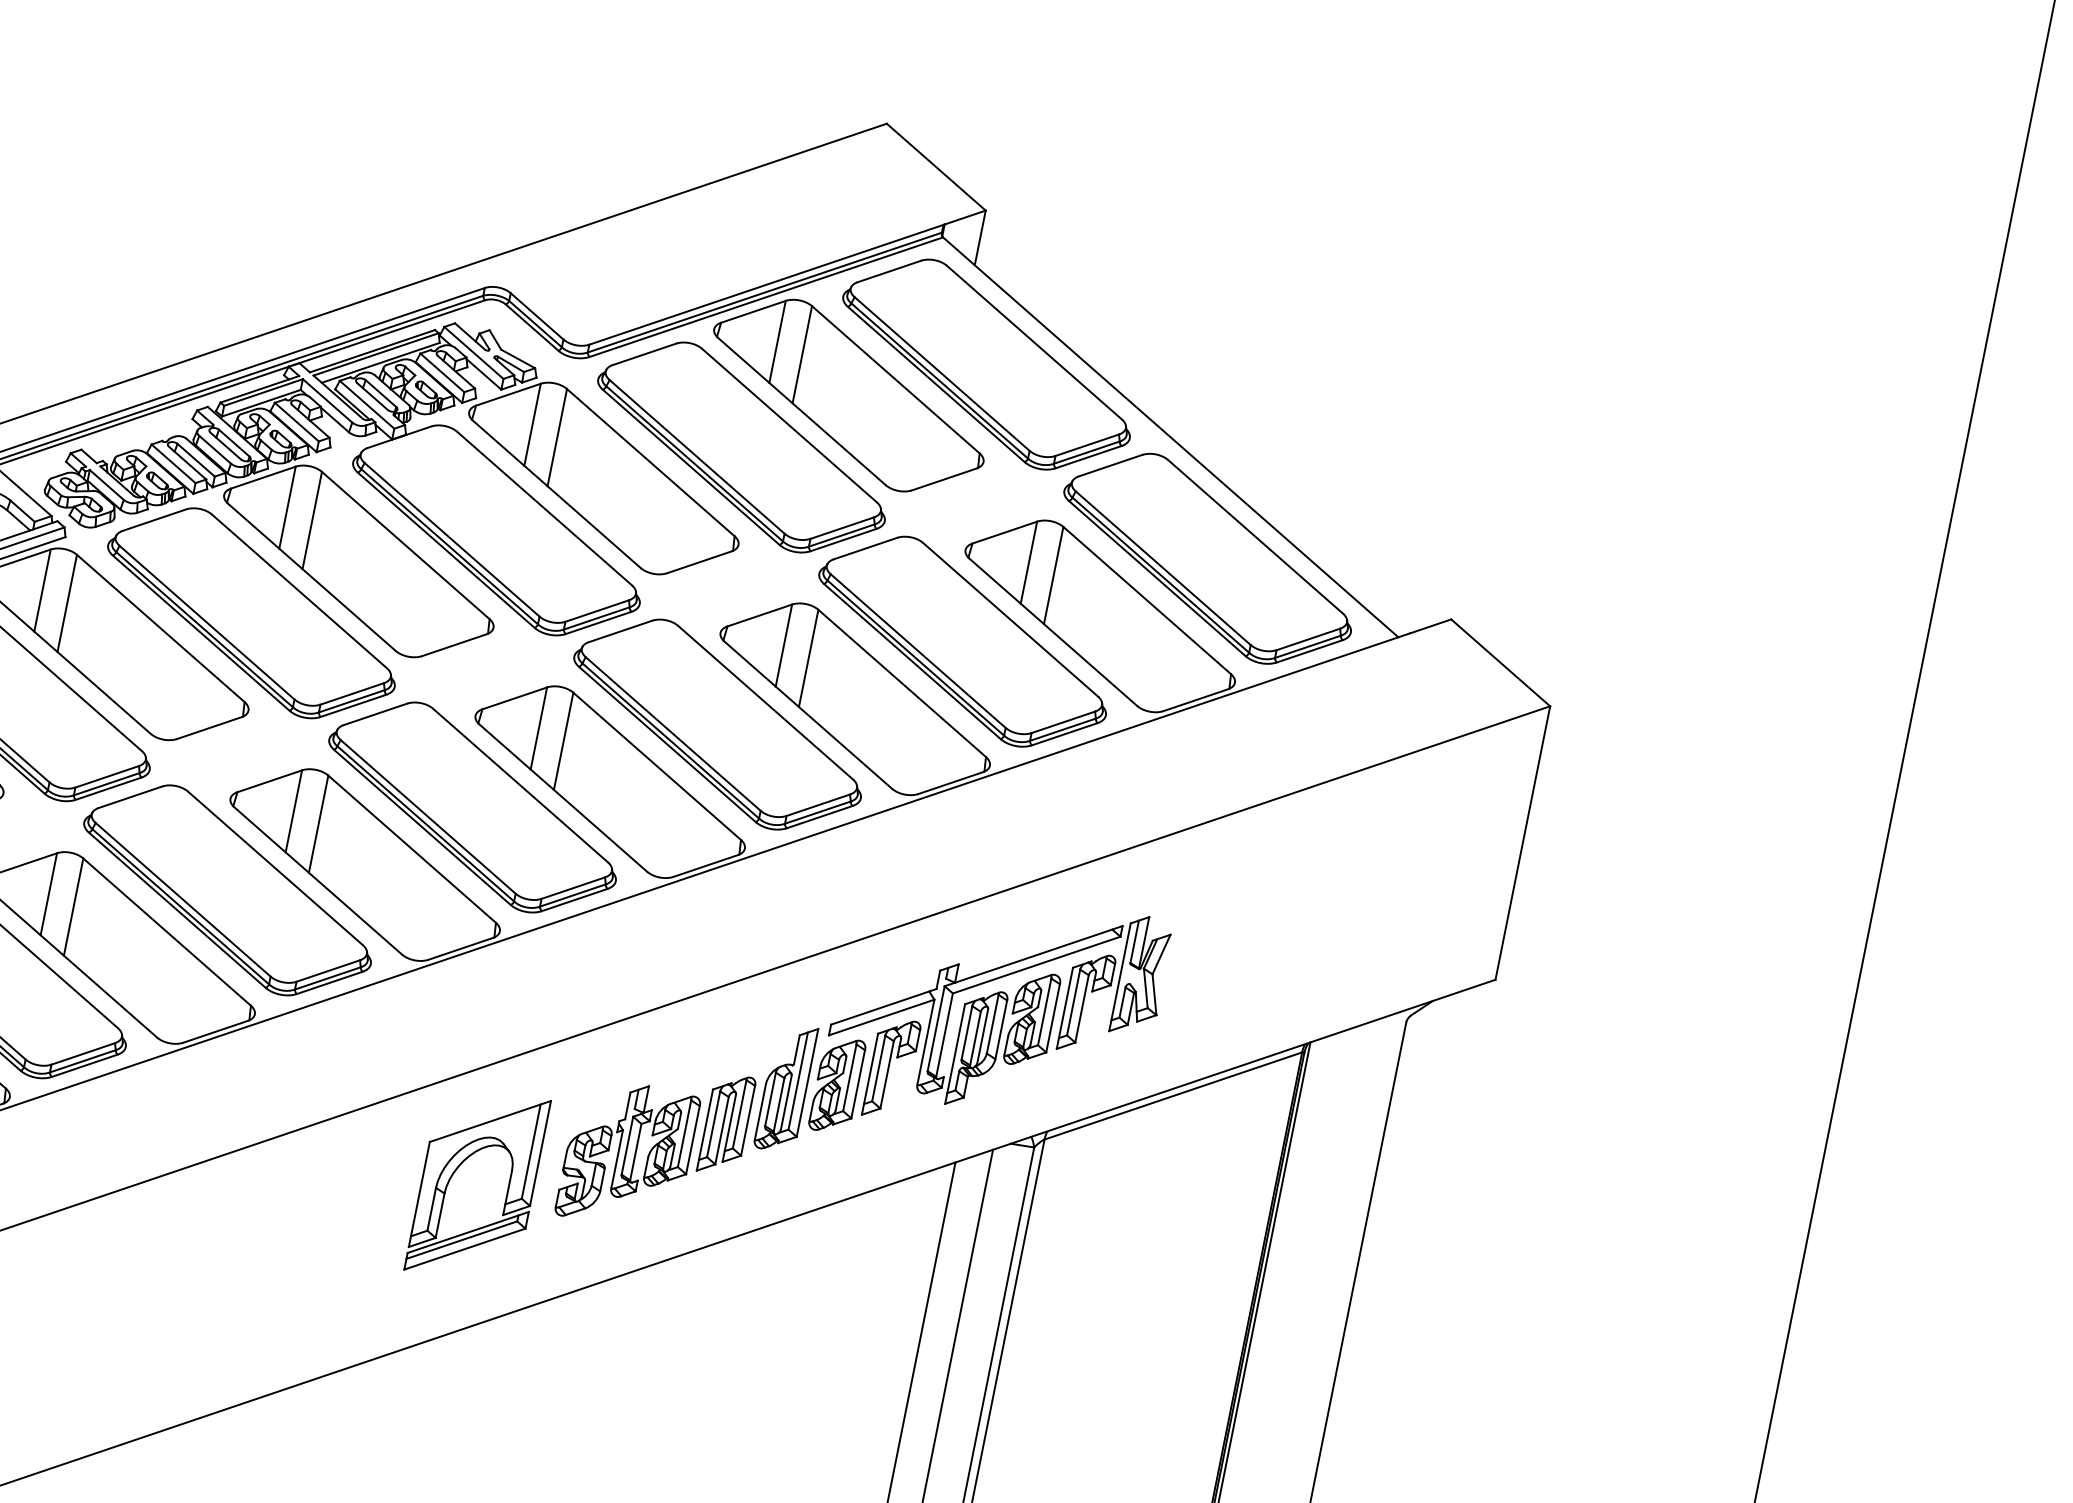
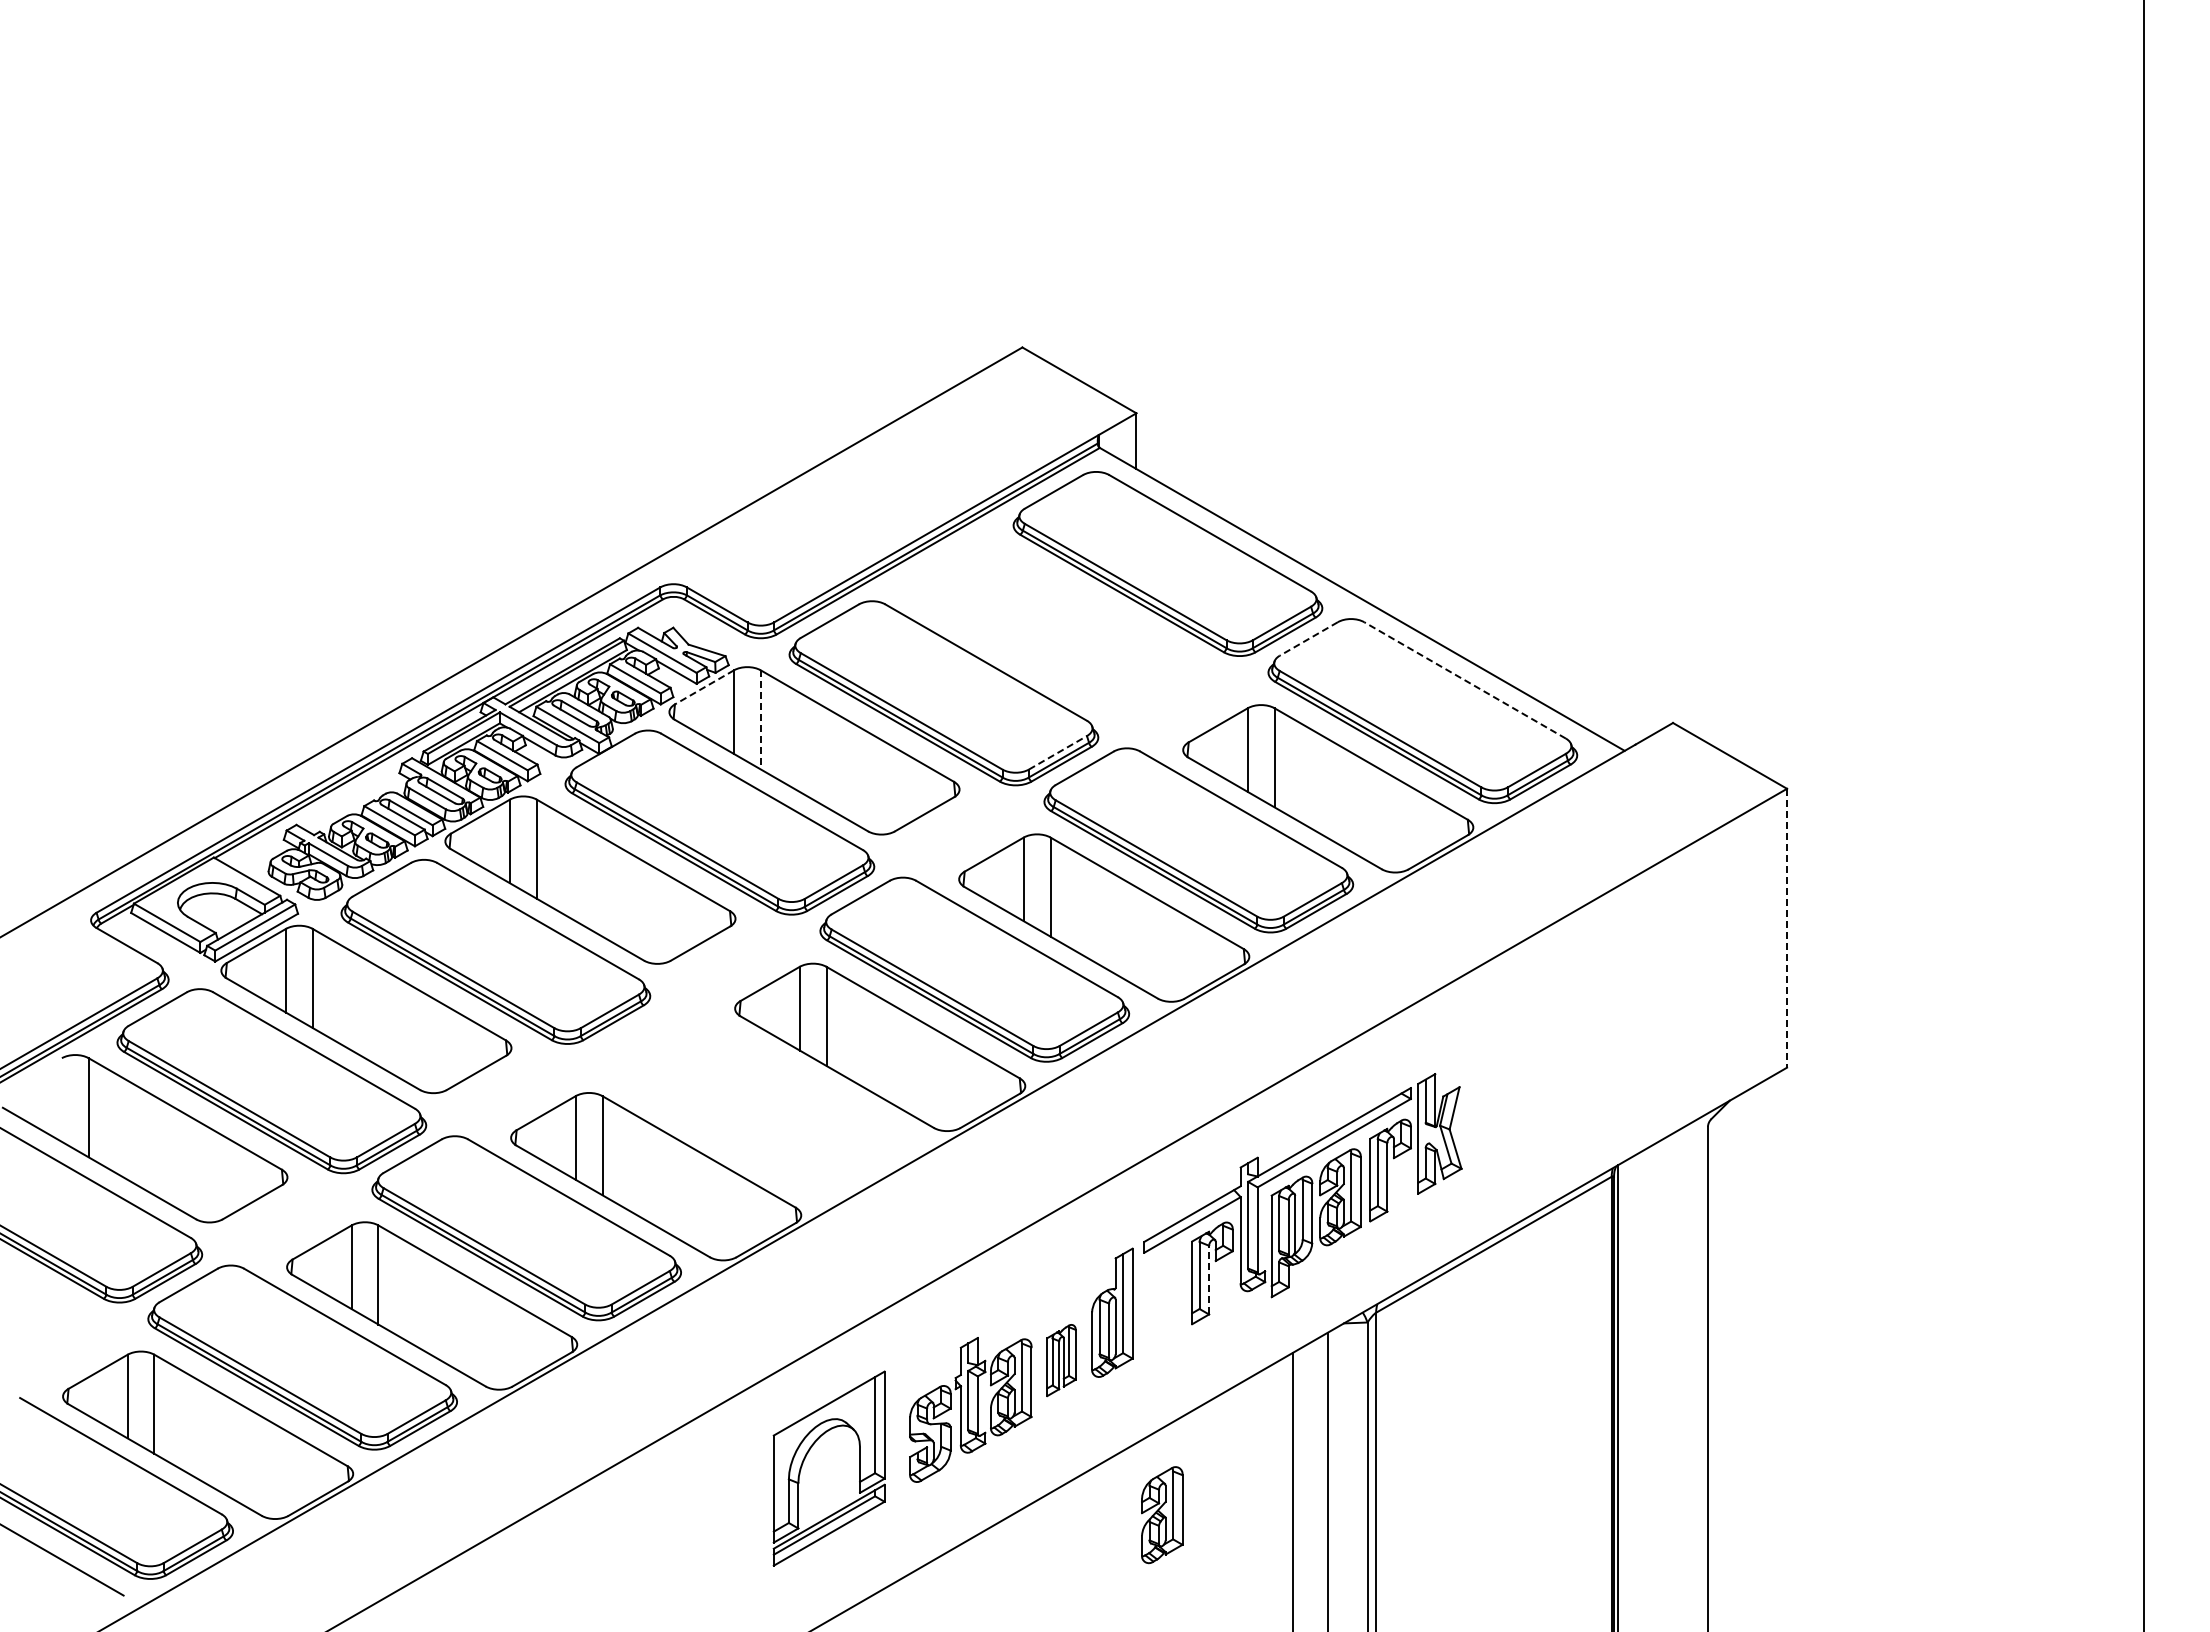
line: (508, 394) -> (704, 687), solid -> dashed
part: (848, 395) -> (1038, 621), removed
line: (557, 437) -> (760, 719), solid -> dashed
line: (1110, 465) -> (1308, 638), solid -> dashed
line: (841, 527) -> (1057, 752), solid -> dashed
line: (1255, 536) -> (1464, 680), solid -> dashed
part: (473, 806) -> (750, 1098), removed
line: (1523, 843) -> (1787, 928), solid -> dashed
line: (887, 1074) -> (1209, 1279), solid -> dashed
part: (837, 1085) -> (1162, 1515), moved
part: (726, 1124) -> (1061, 1360), size x0.7

